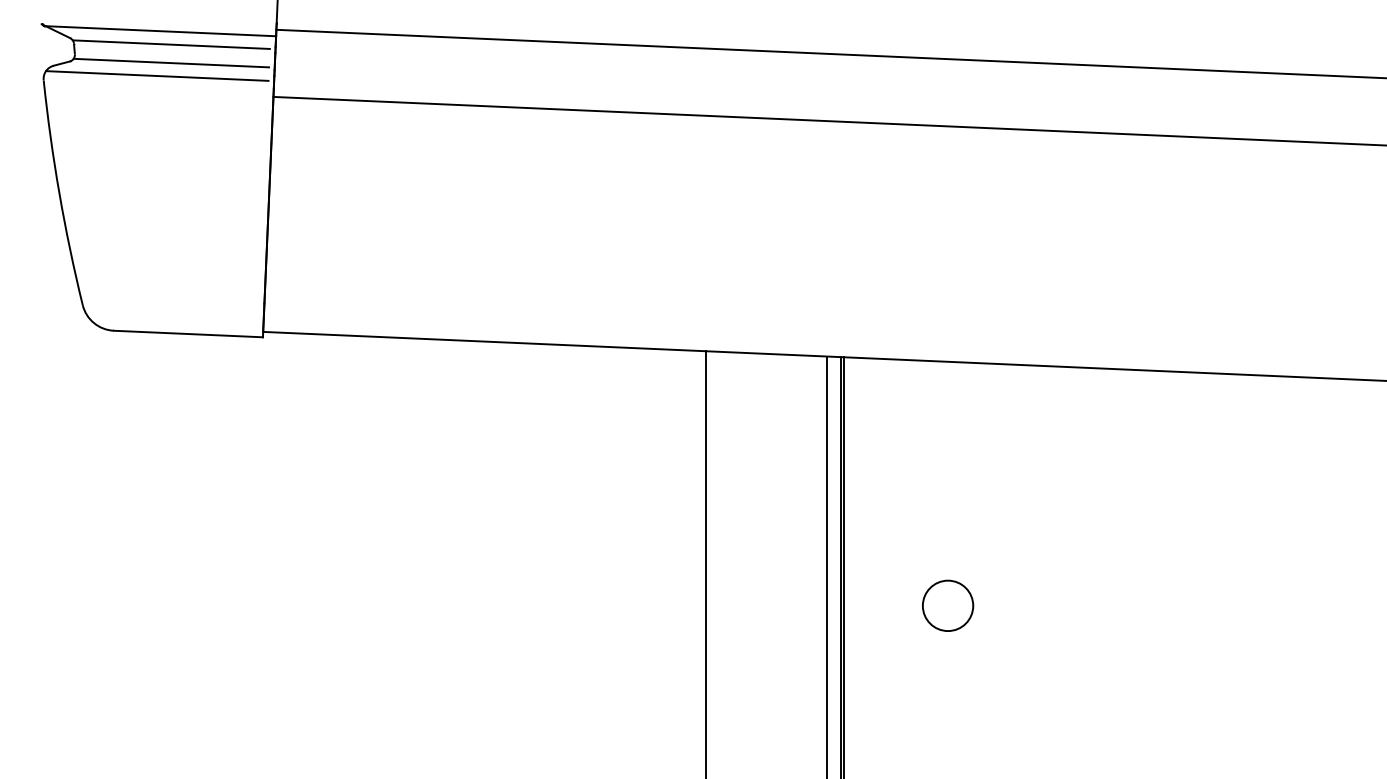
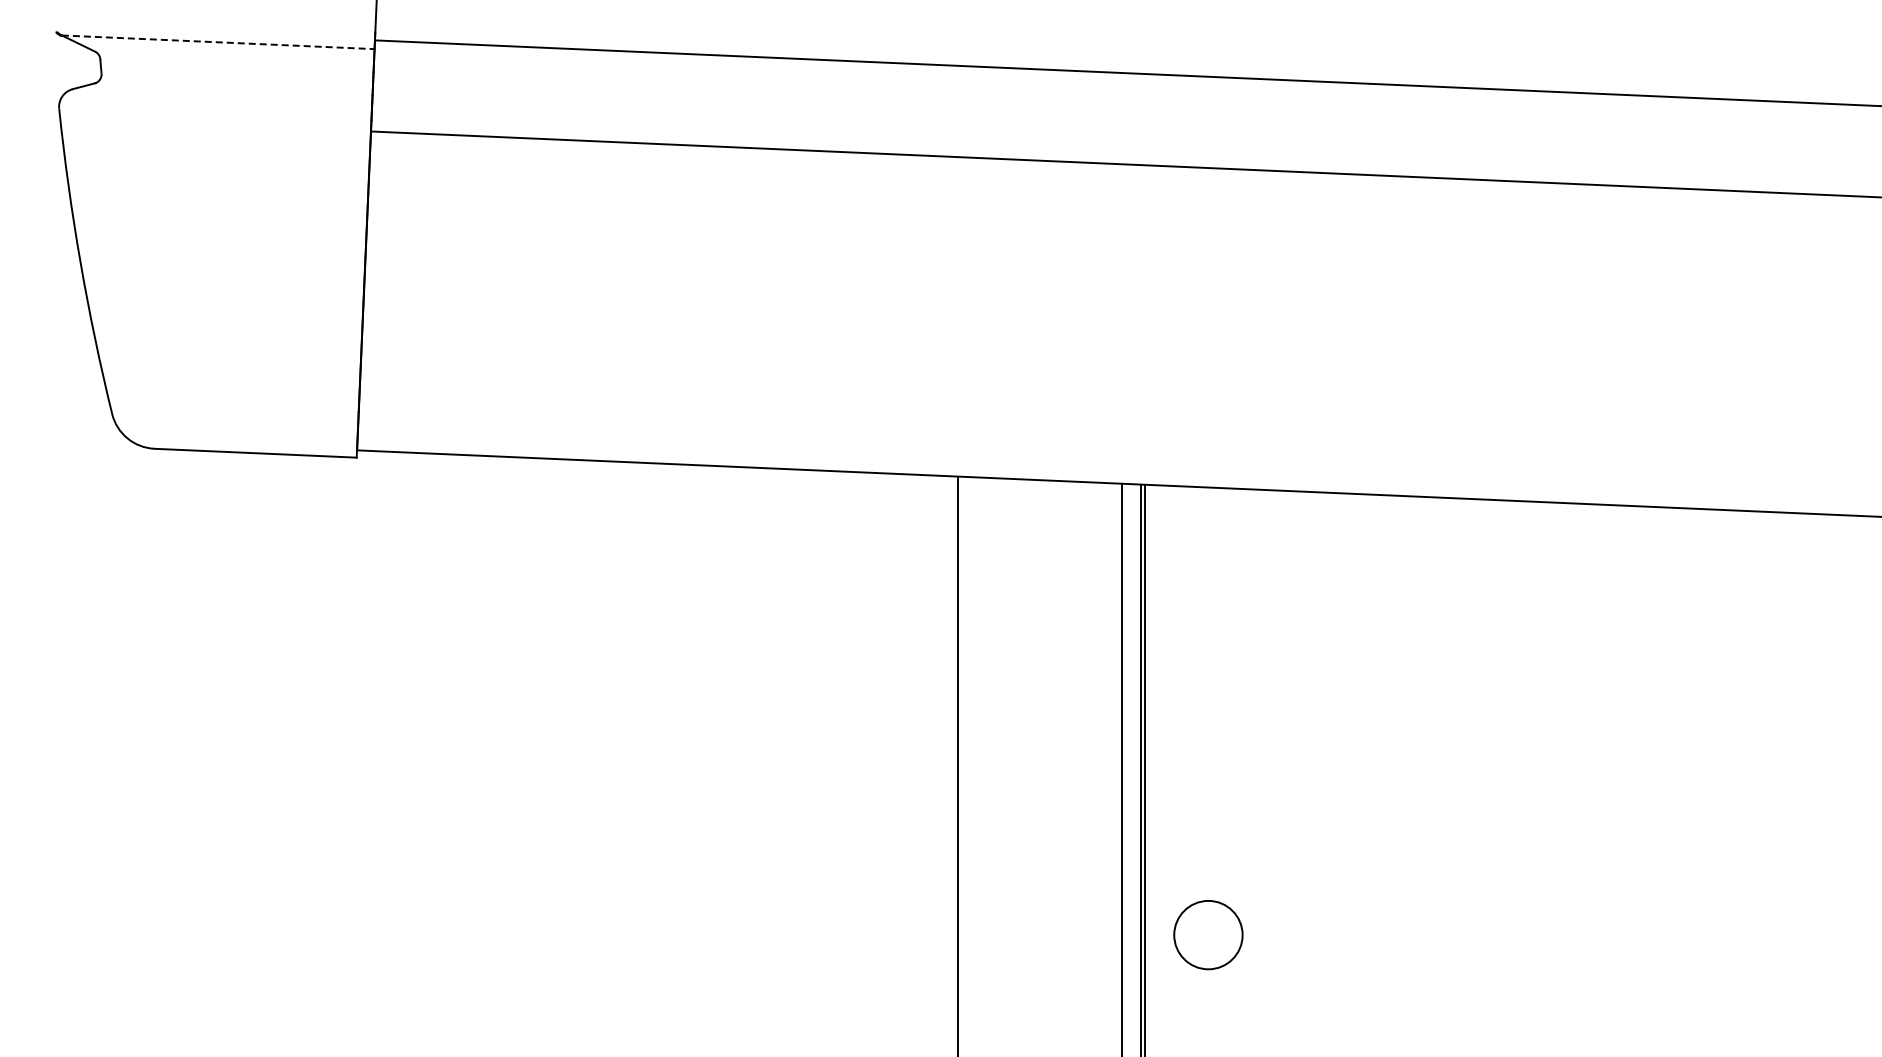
line: (161, 31) -> (218, 42), solid -> dashed
line: (171, 44) -> (232, 60), removed
line: (171, 63) -> (232, 85), removed
line: (157, 75) -> (213, 102), removed
circle: (948, 606) -> (1208, 935), moved

